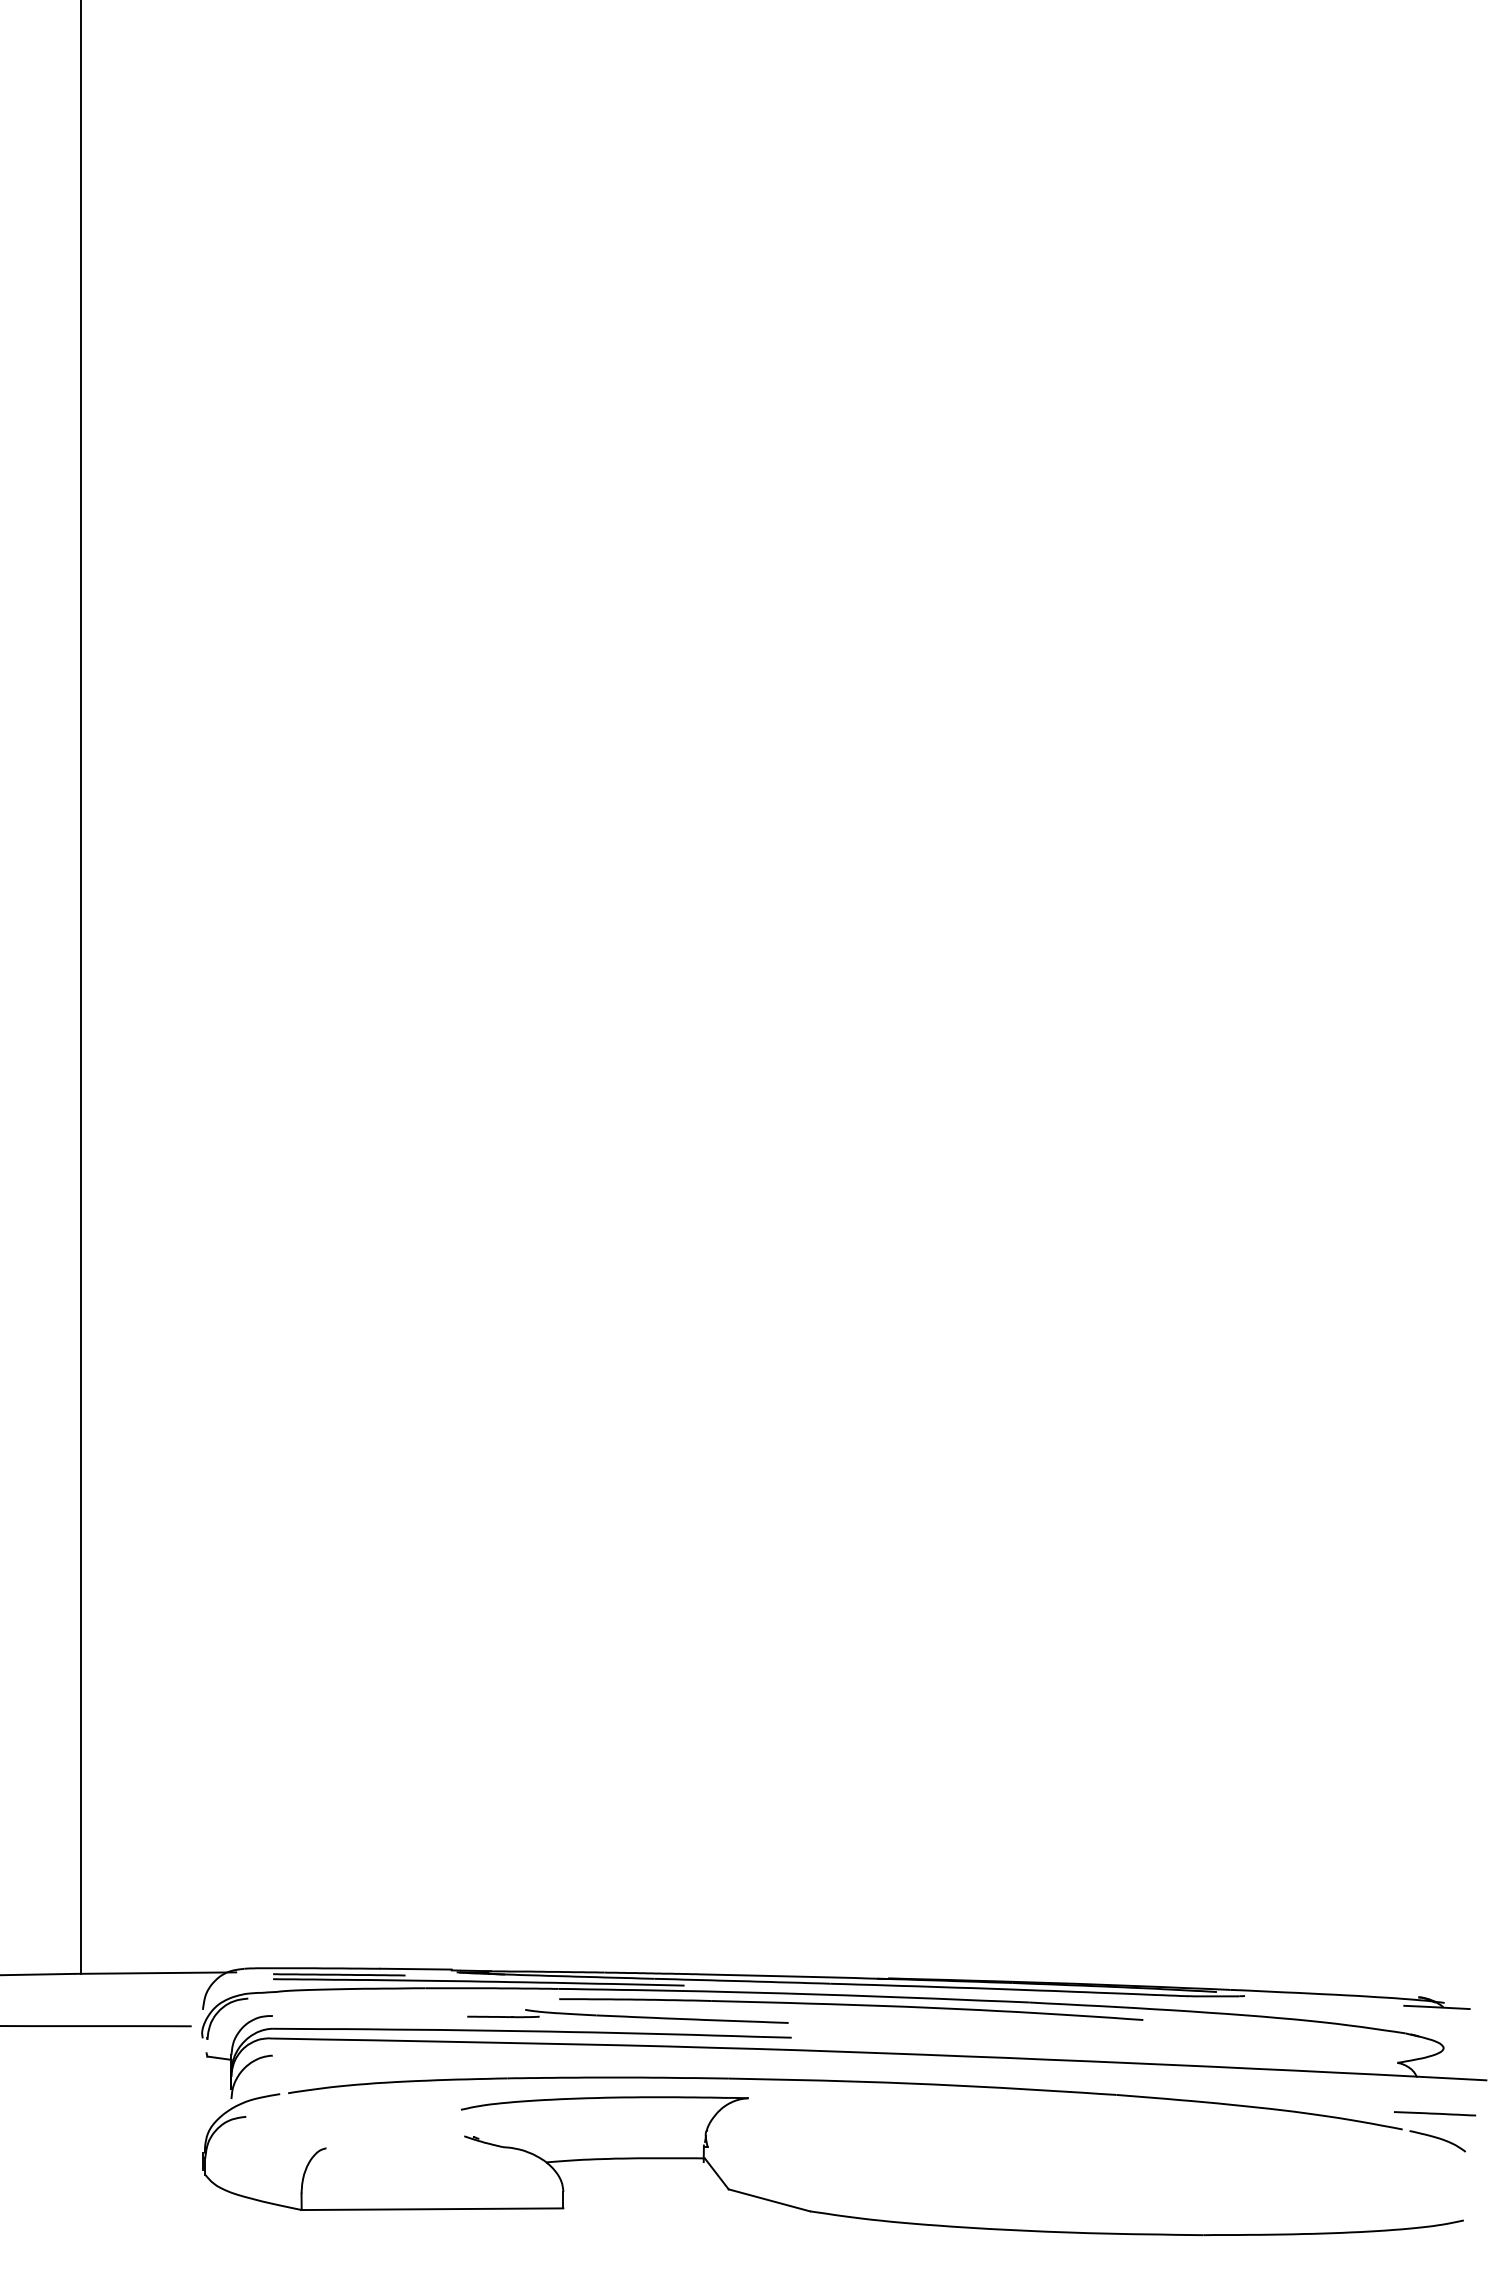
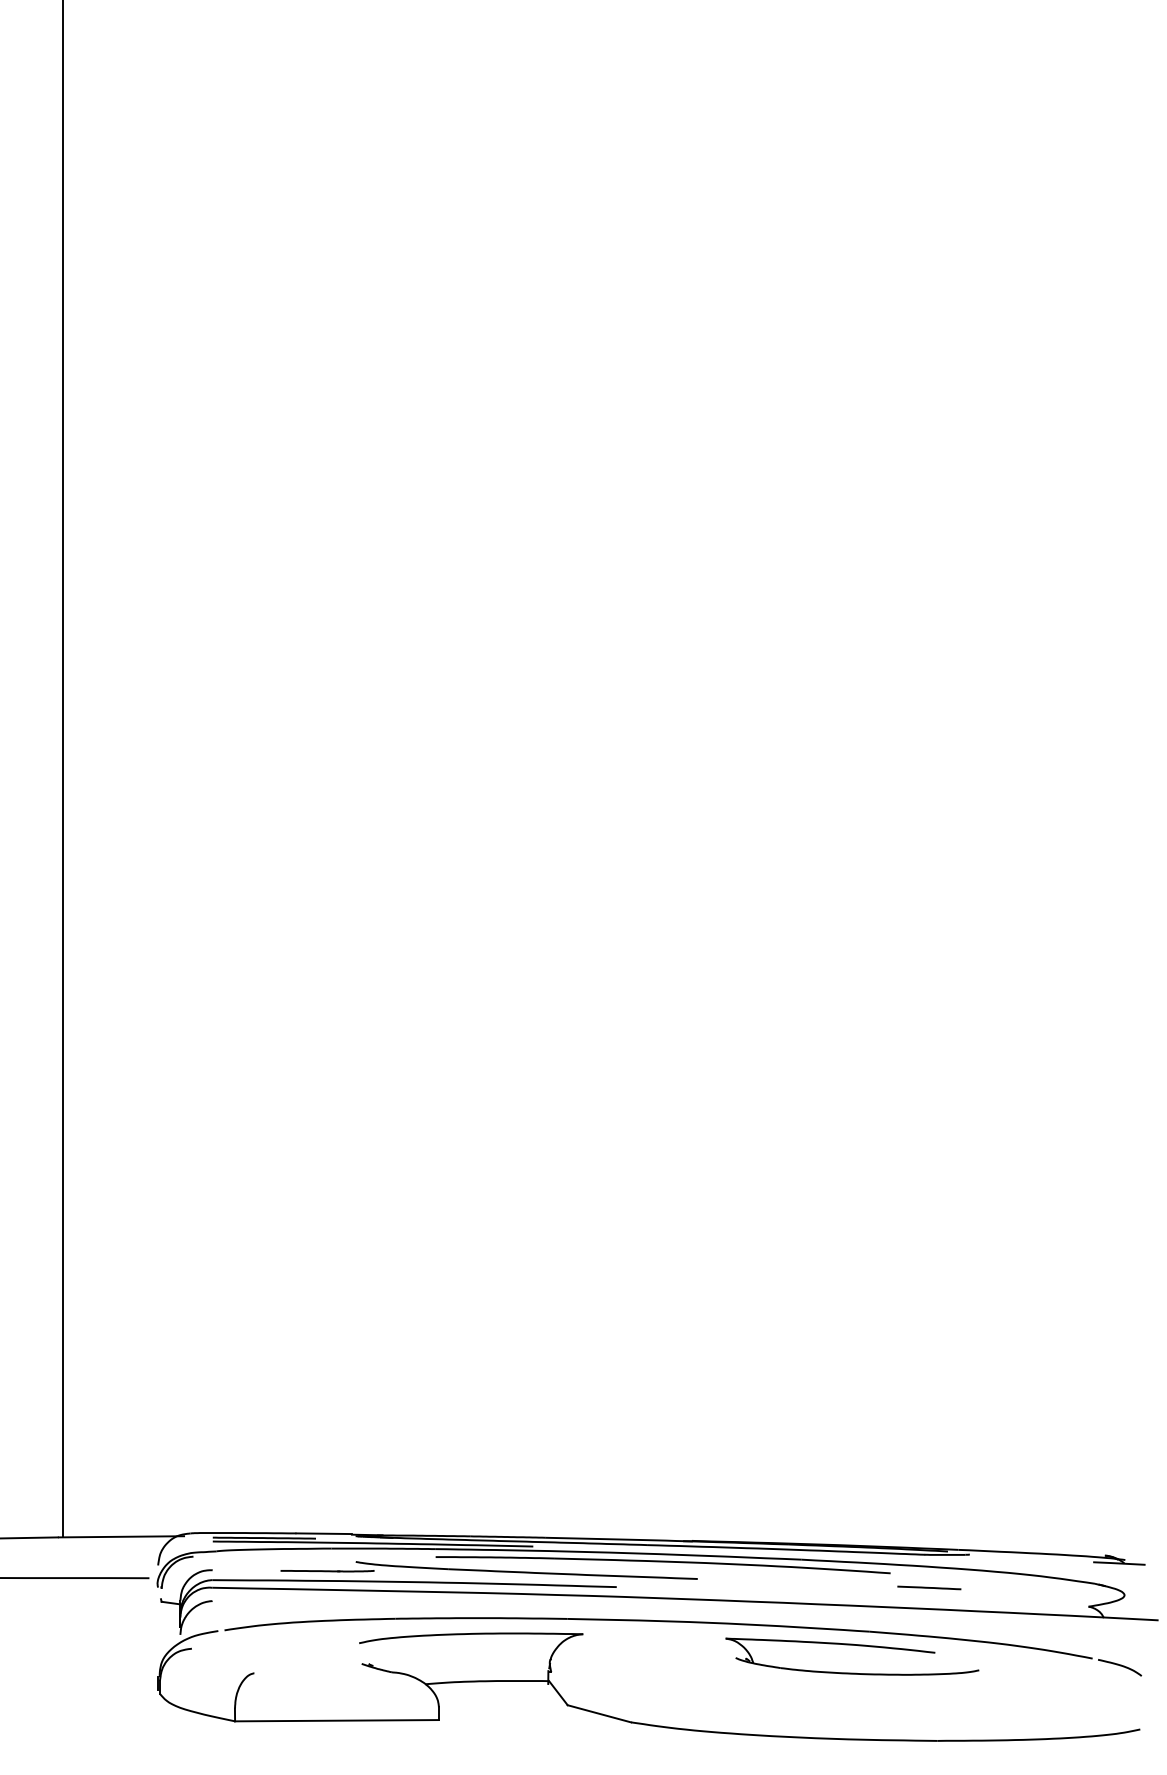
part: (627, 2016) -> (488, 1570), size x1.67
part: (1094, 2112) -> (852, 1645), added
line: (1435, 2113) -> (929, 1587), moved

